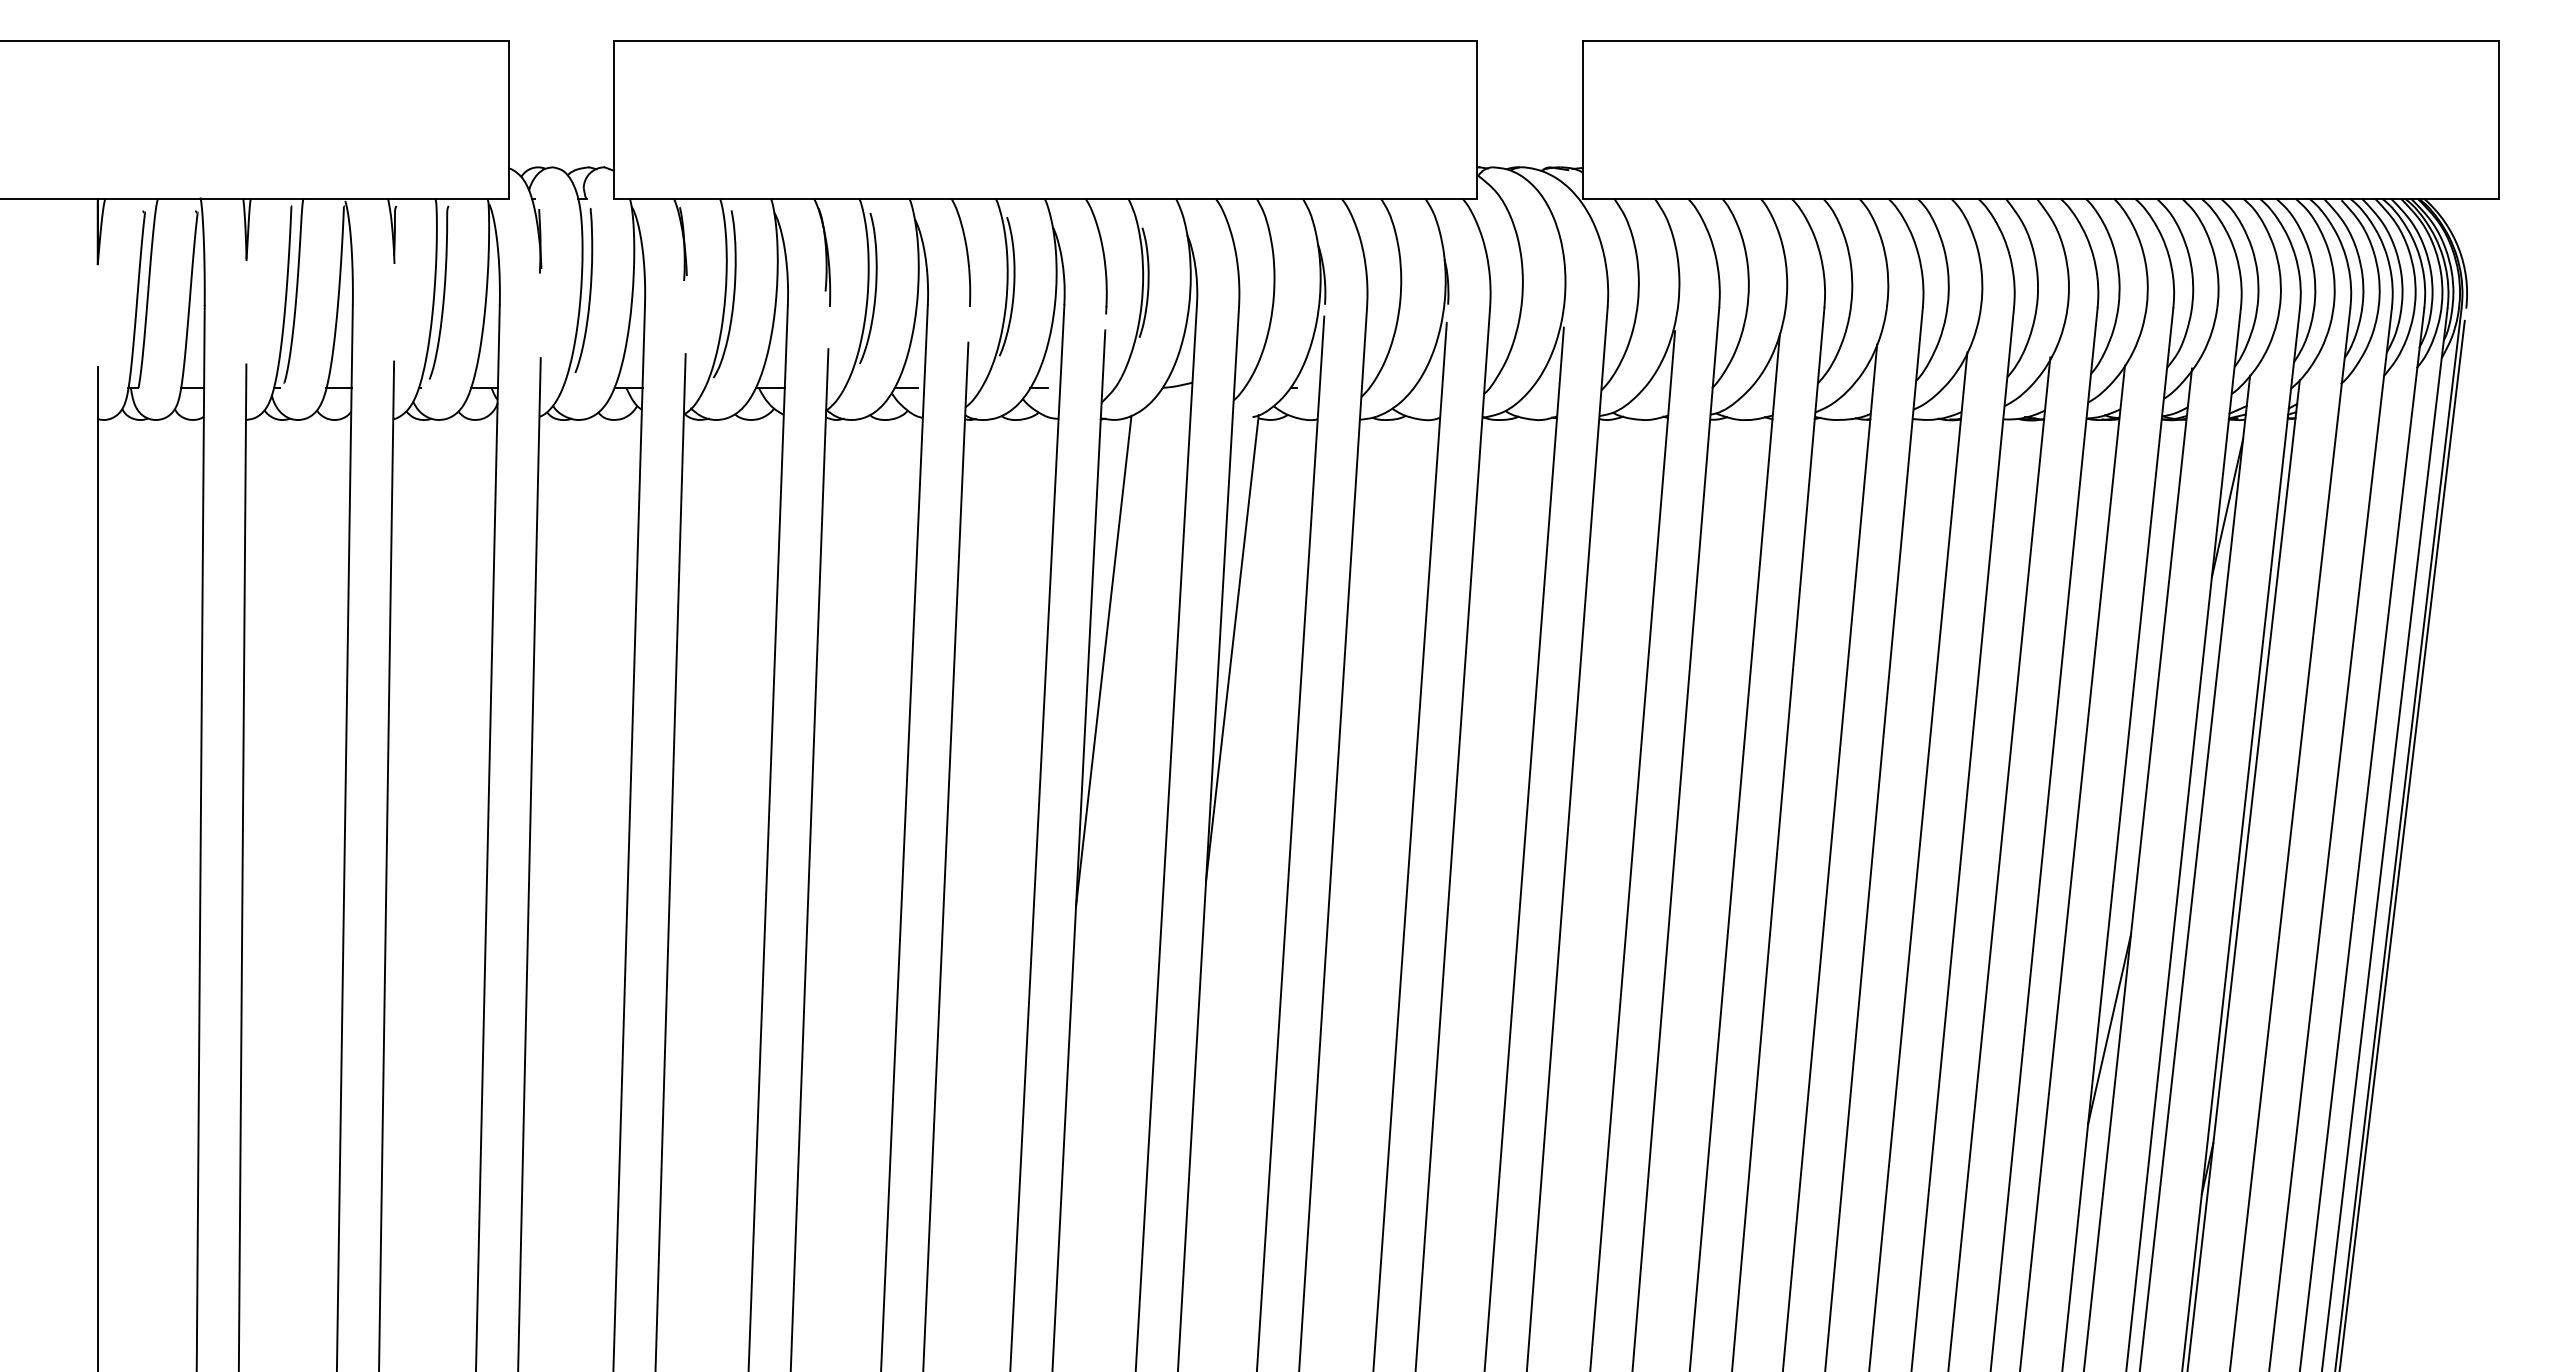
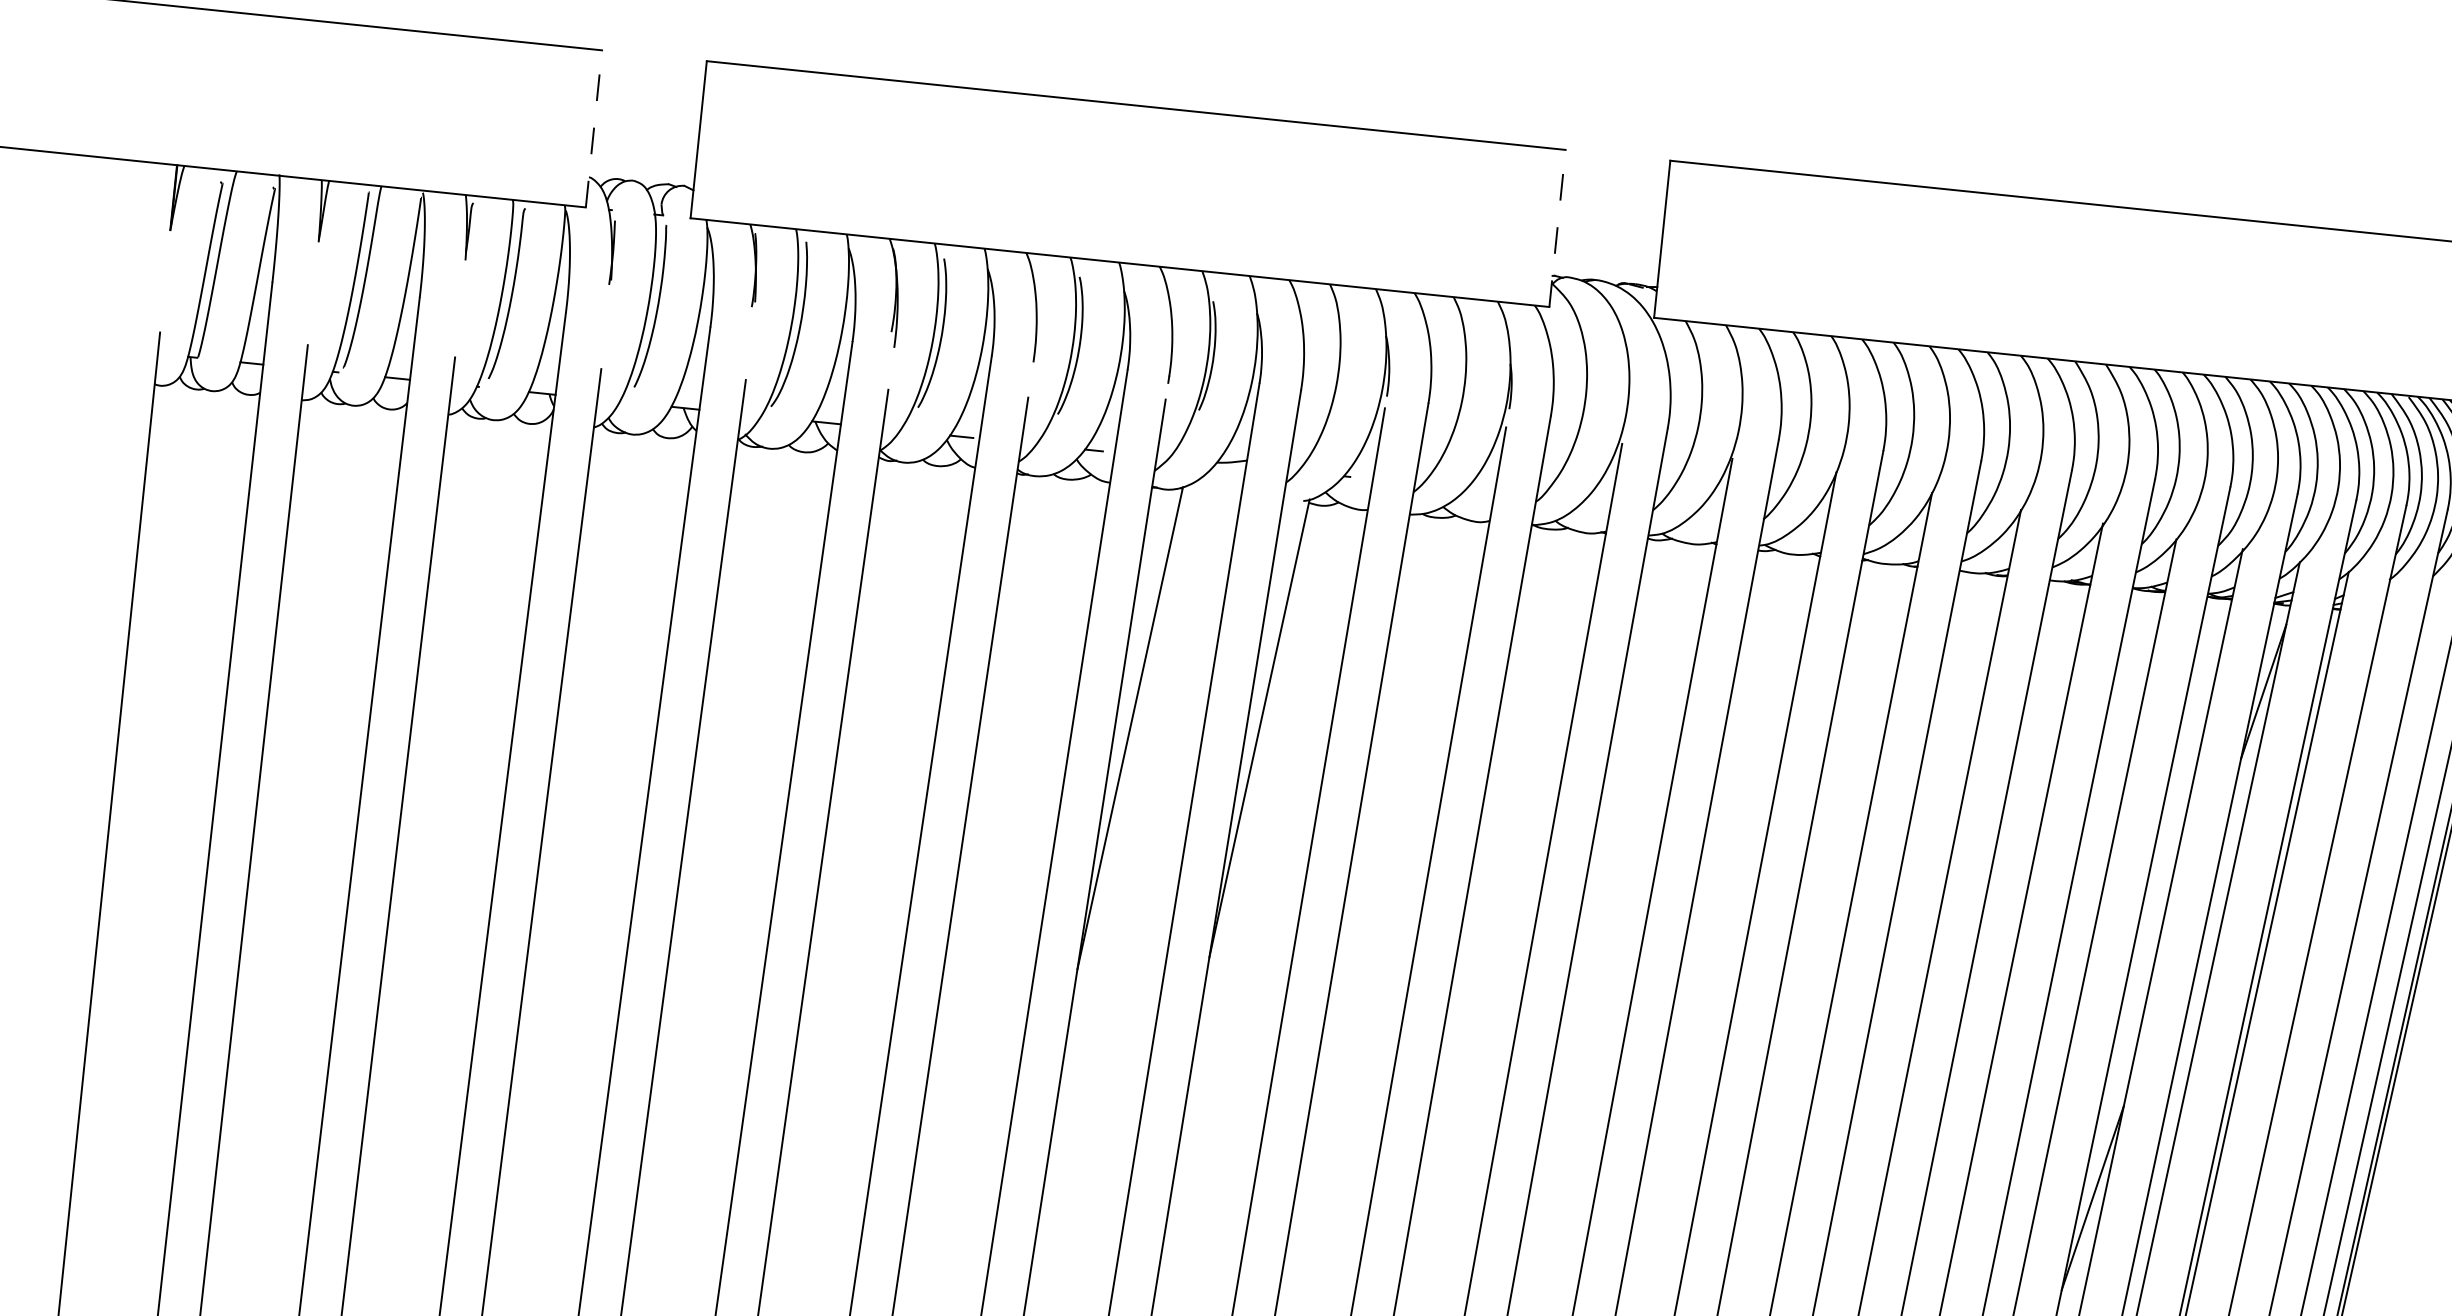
line: (508, 119) -> (593, 128), solid -> dashed
line: (1477, 119) -> (1557, 228), solid -> dashed

